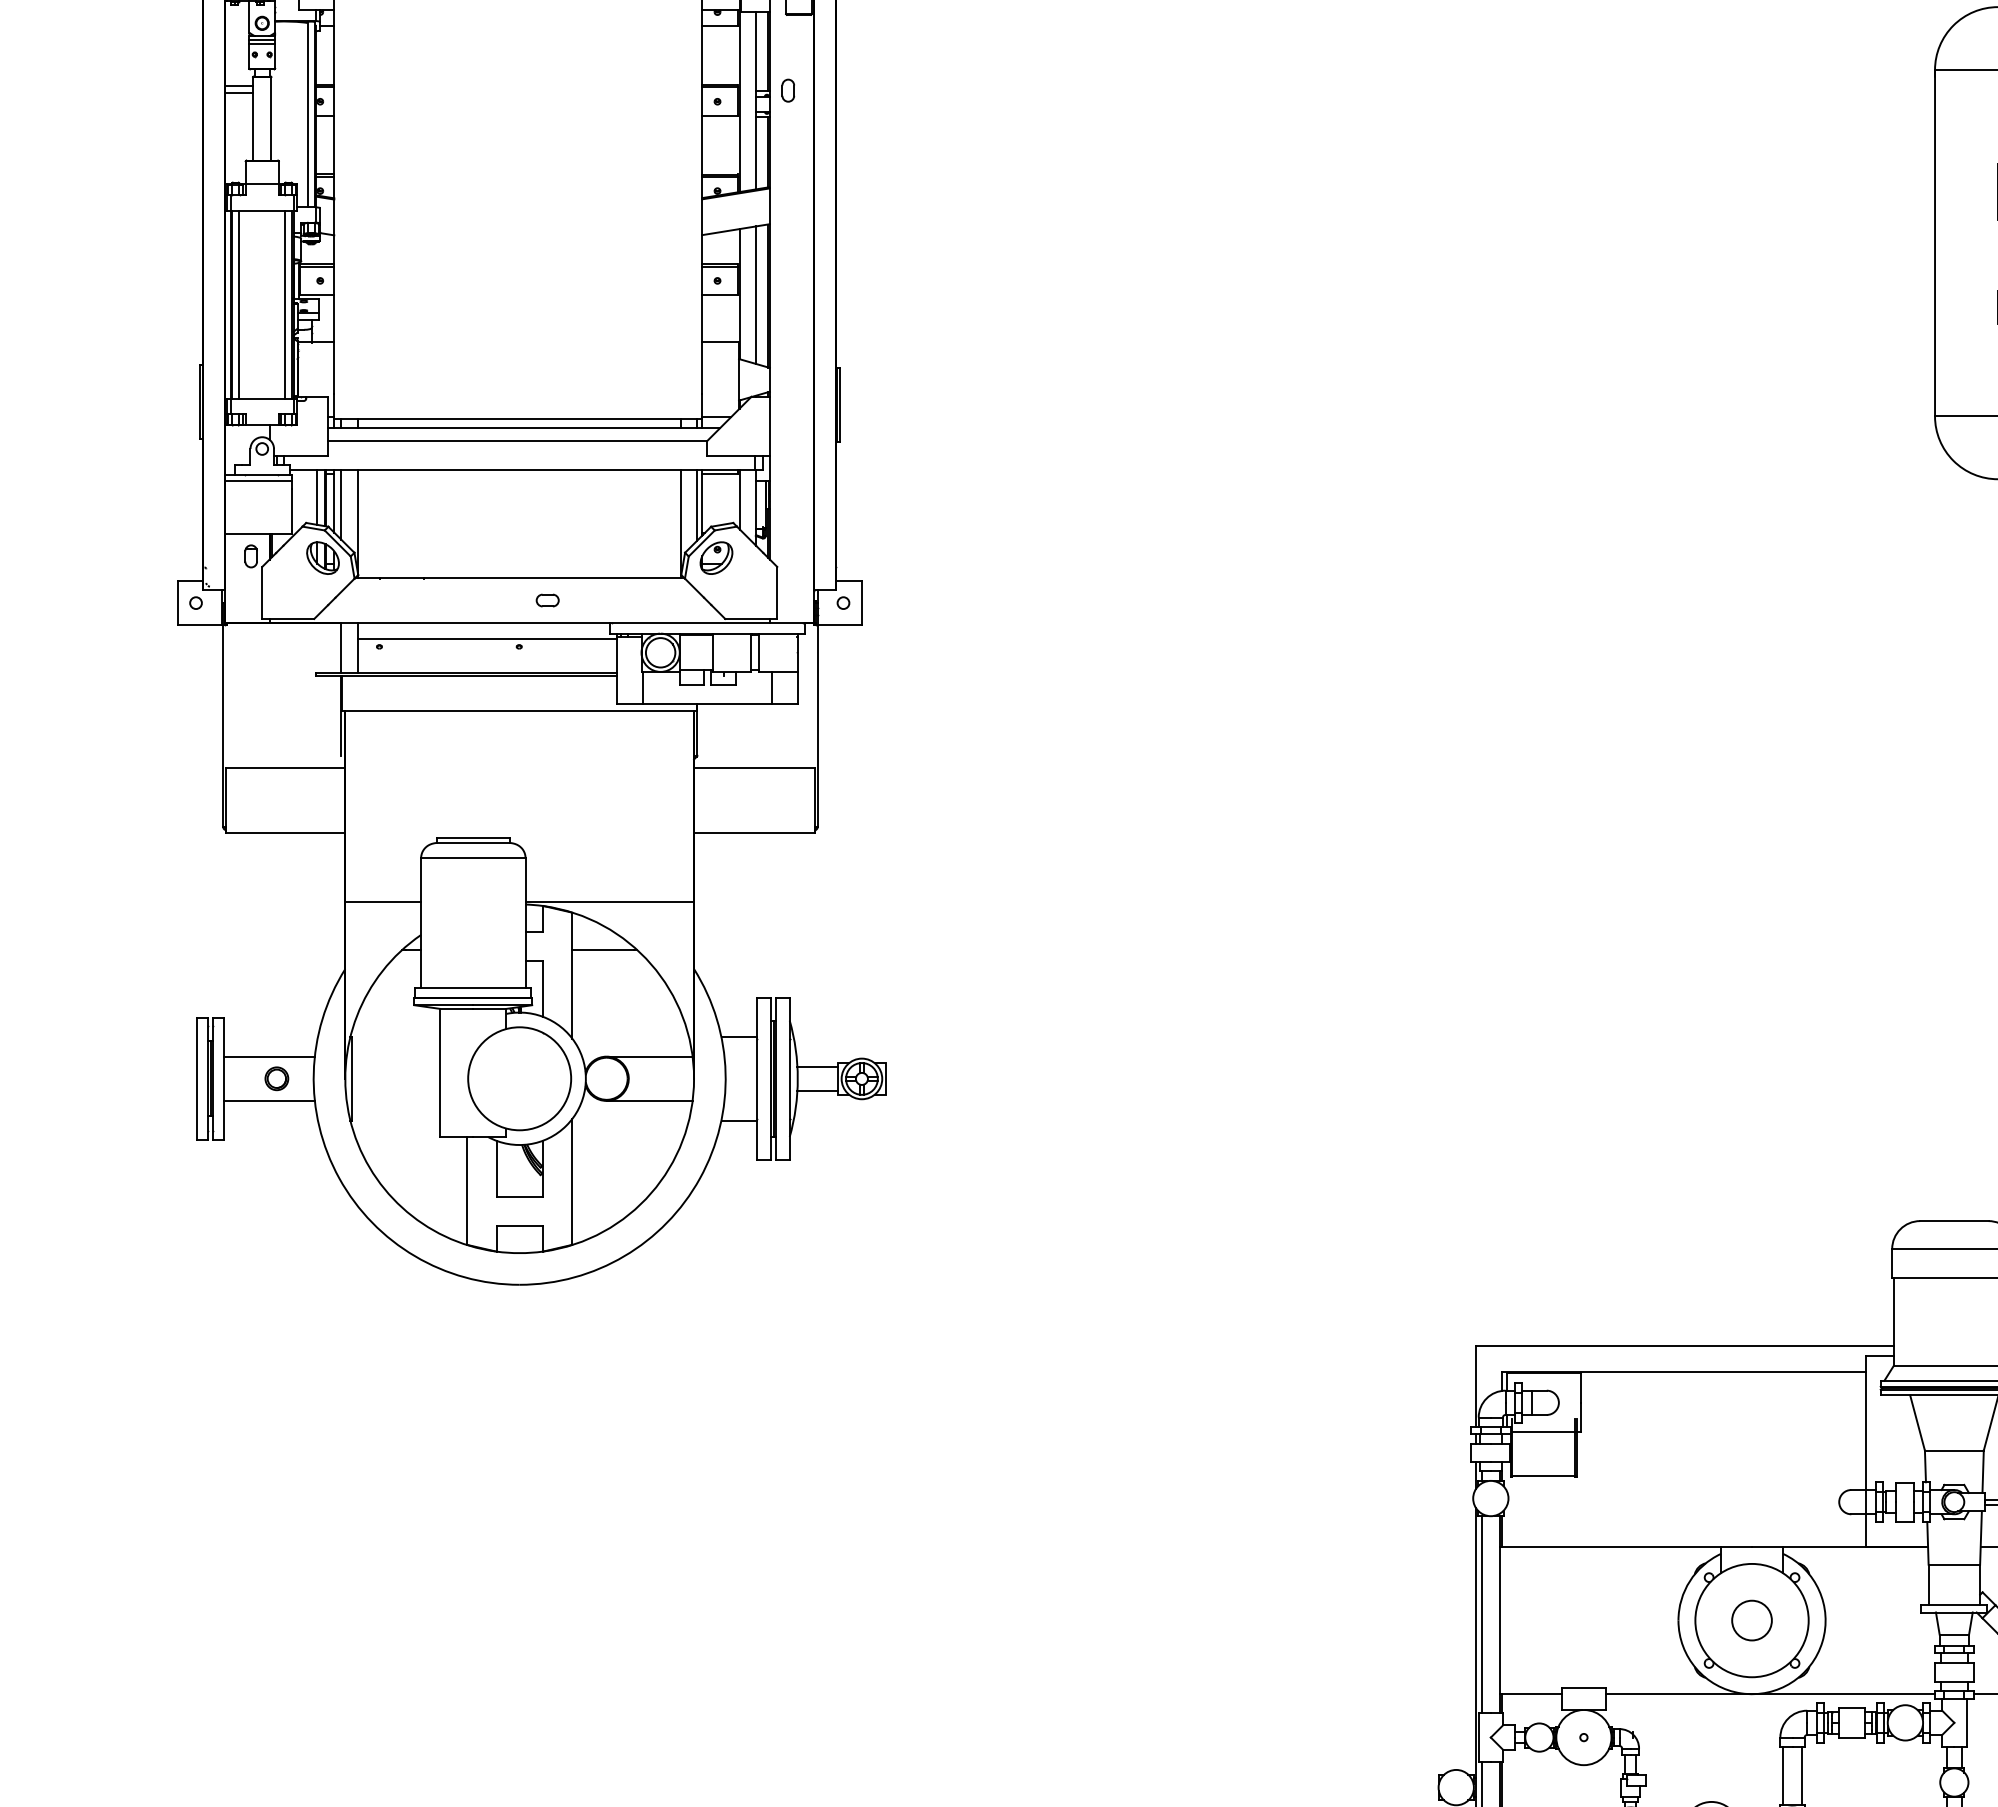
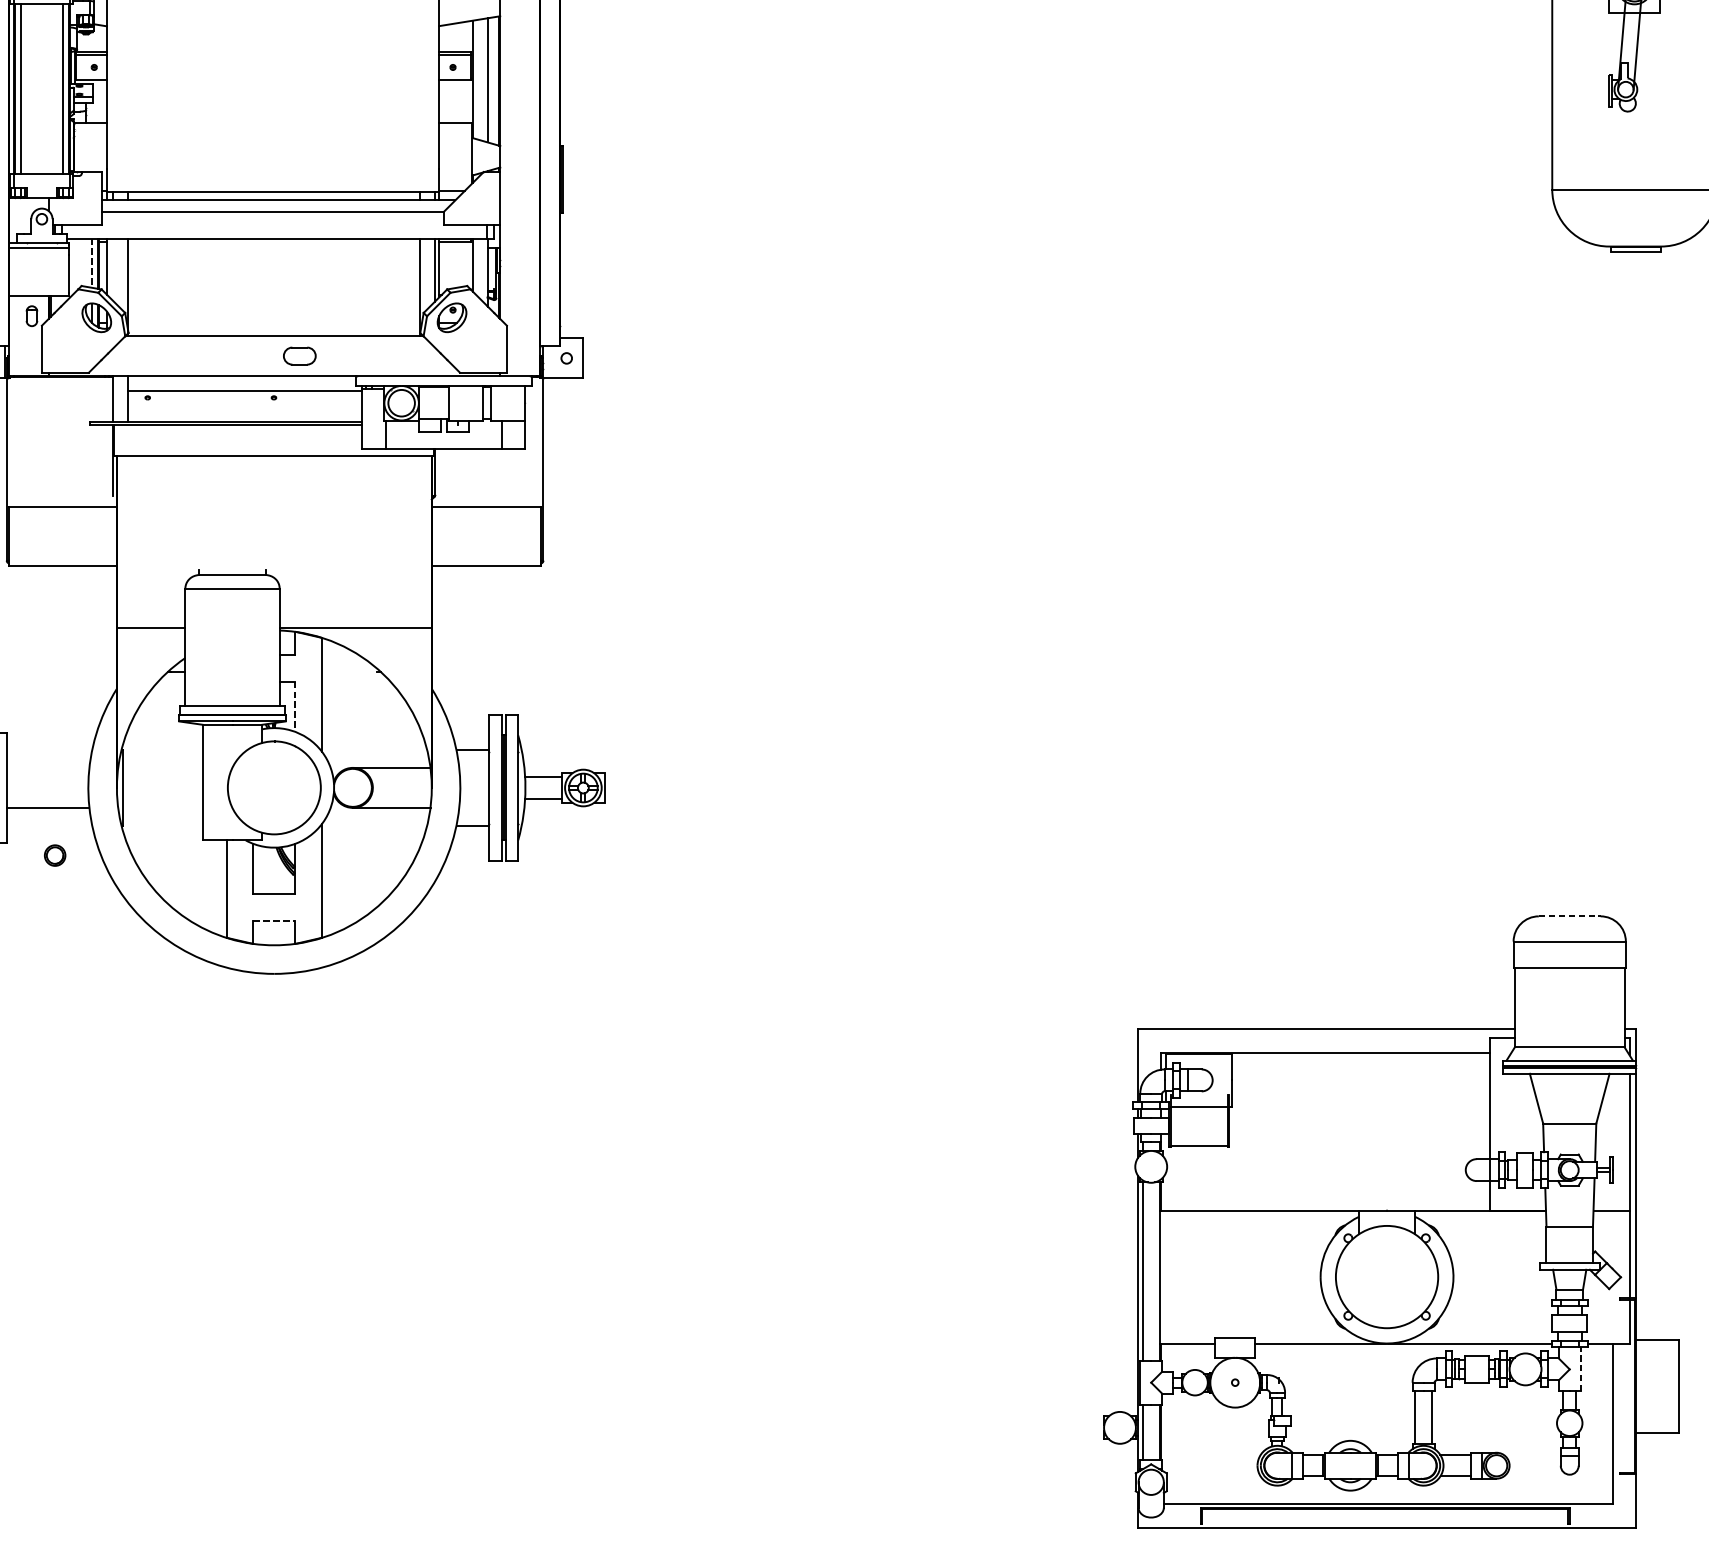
line: (317, 498) -> (91, 263), solid -> dashed
line: (341, 504) -> (113, 269), removed
part: (547, 600) -> (299, 356), size x1.6
line: (473, 837) -> (232, 570), removed
line: (602, 950) -> (349, 672), removed
line: (542, 988) -> (294, 706), solid -> dashed
line: (268, 1056) -> (47, 767), removed
part: (276, 1078) -> (54, 855), moved
line: (1954, 1221) -> (1569, 916), solid -> dashed
line: (520, 1225) -> (275, 920), solid -> dashed
circle: (1751, 1620) -> (1386, 1276), removed
line: (1966, 1722) -> (1580, 1369), solid -> dashed

